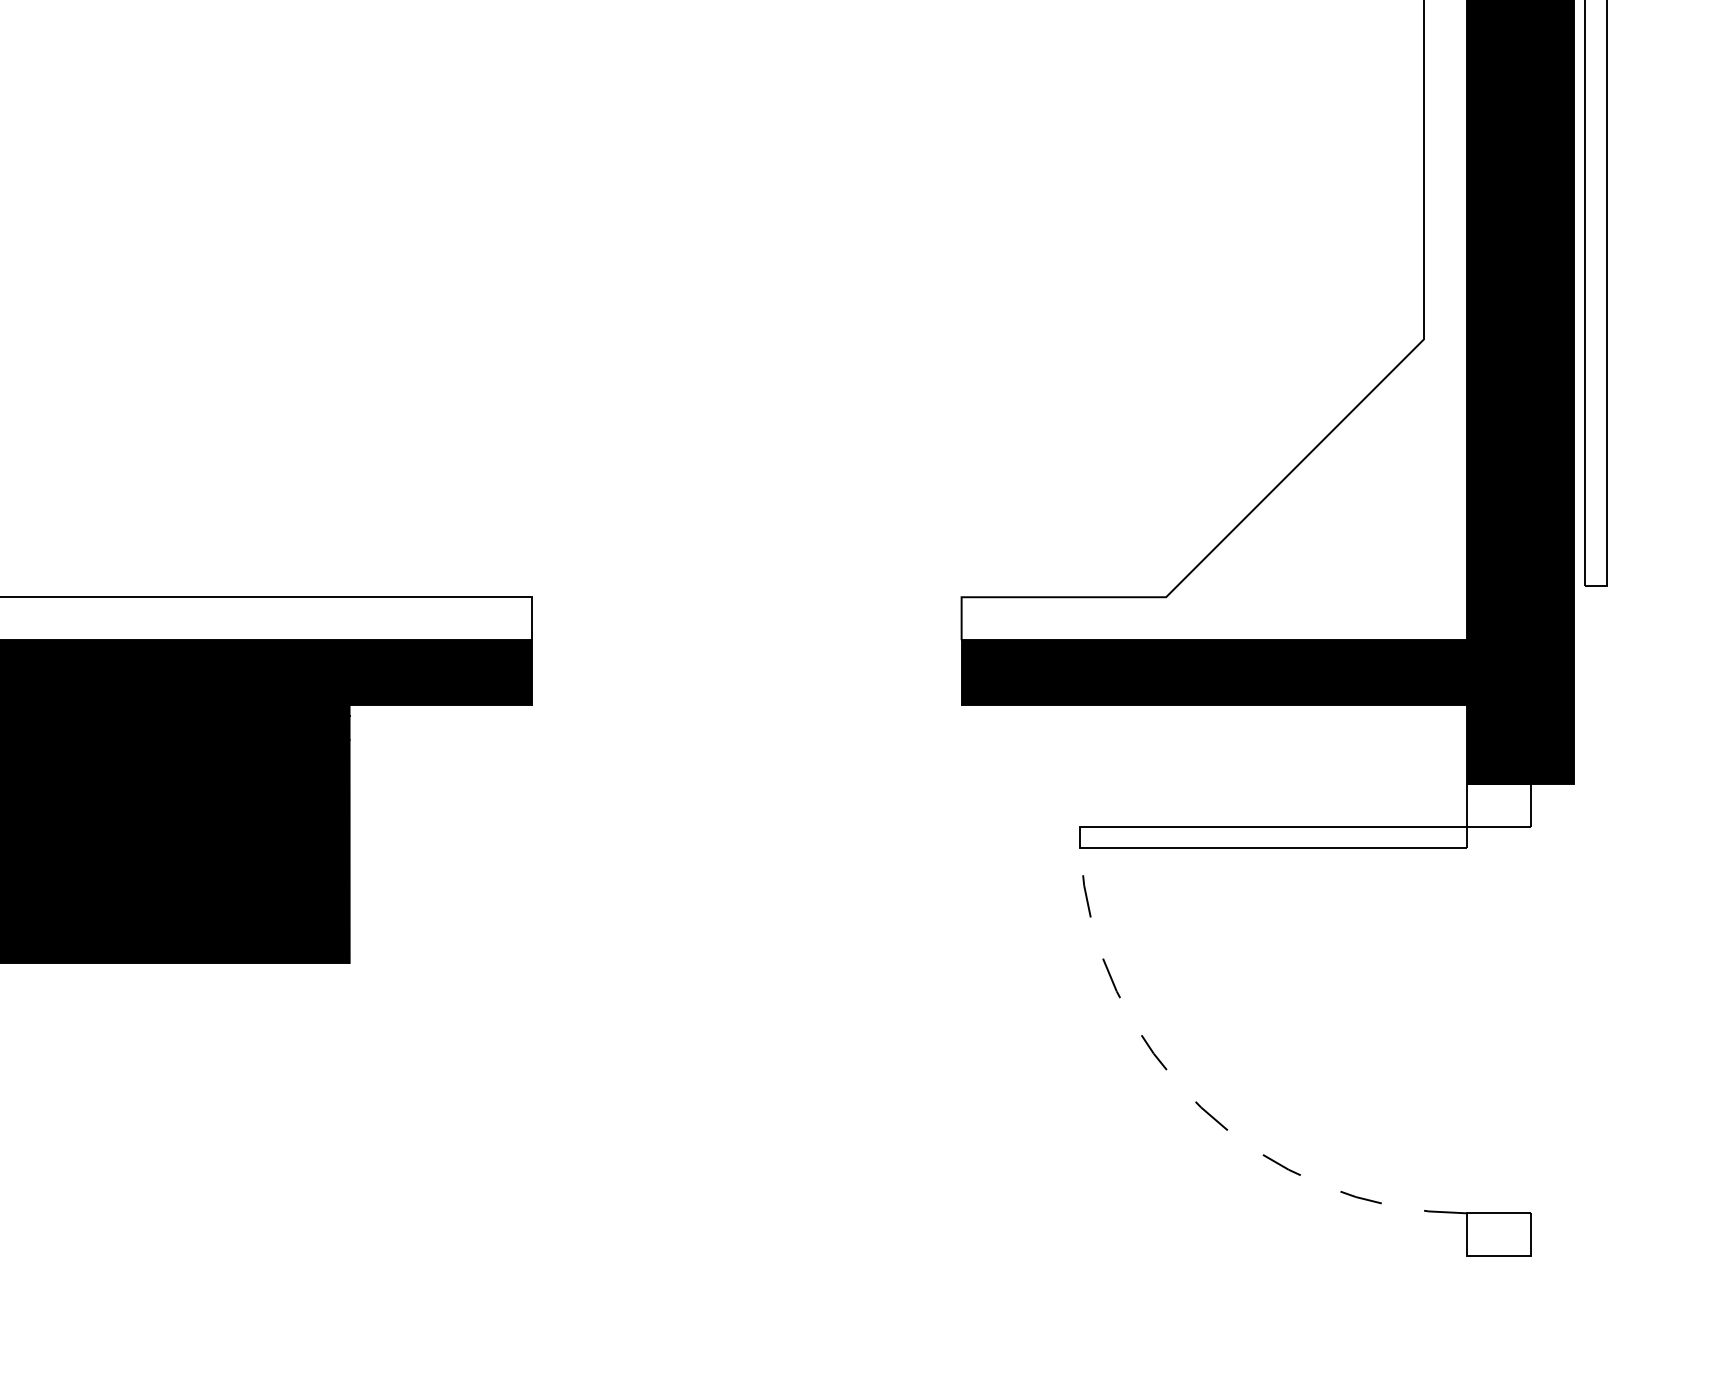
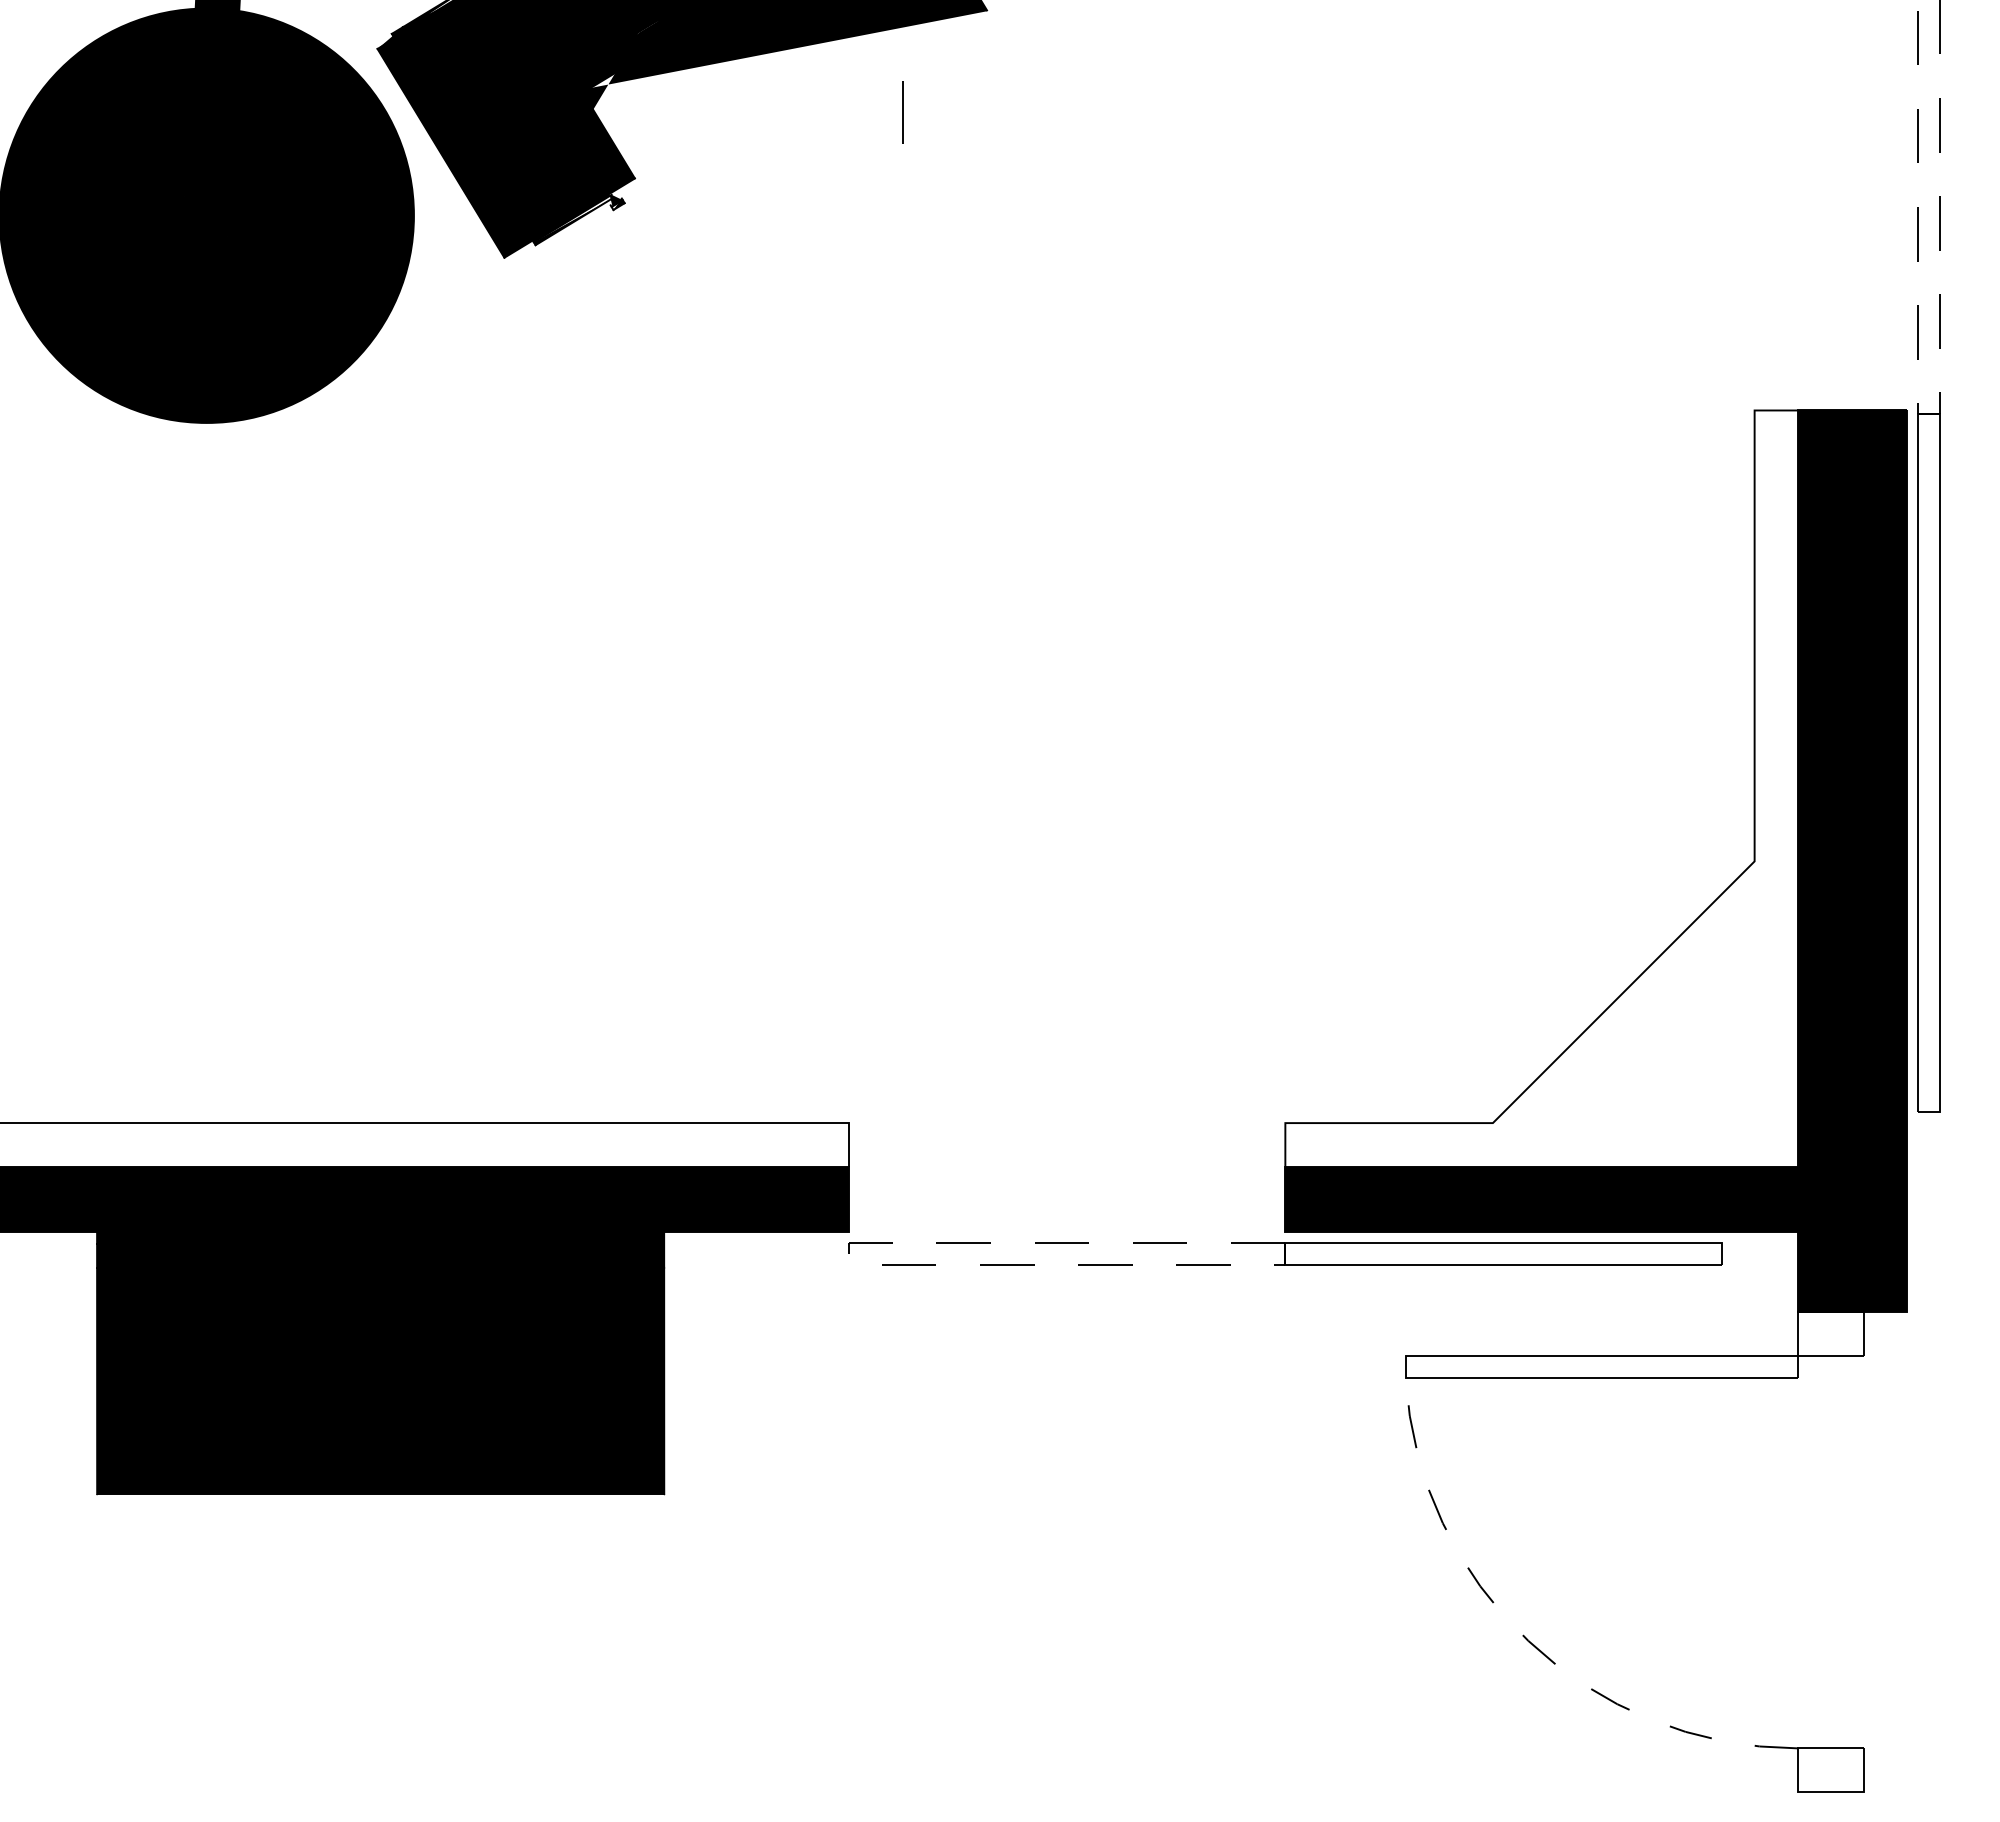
part: (961, 725) -> (1285, 1253), added

